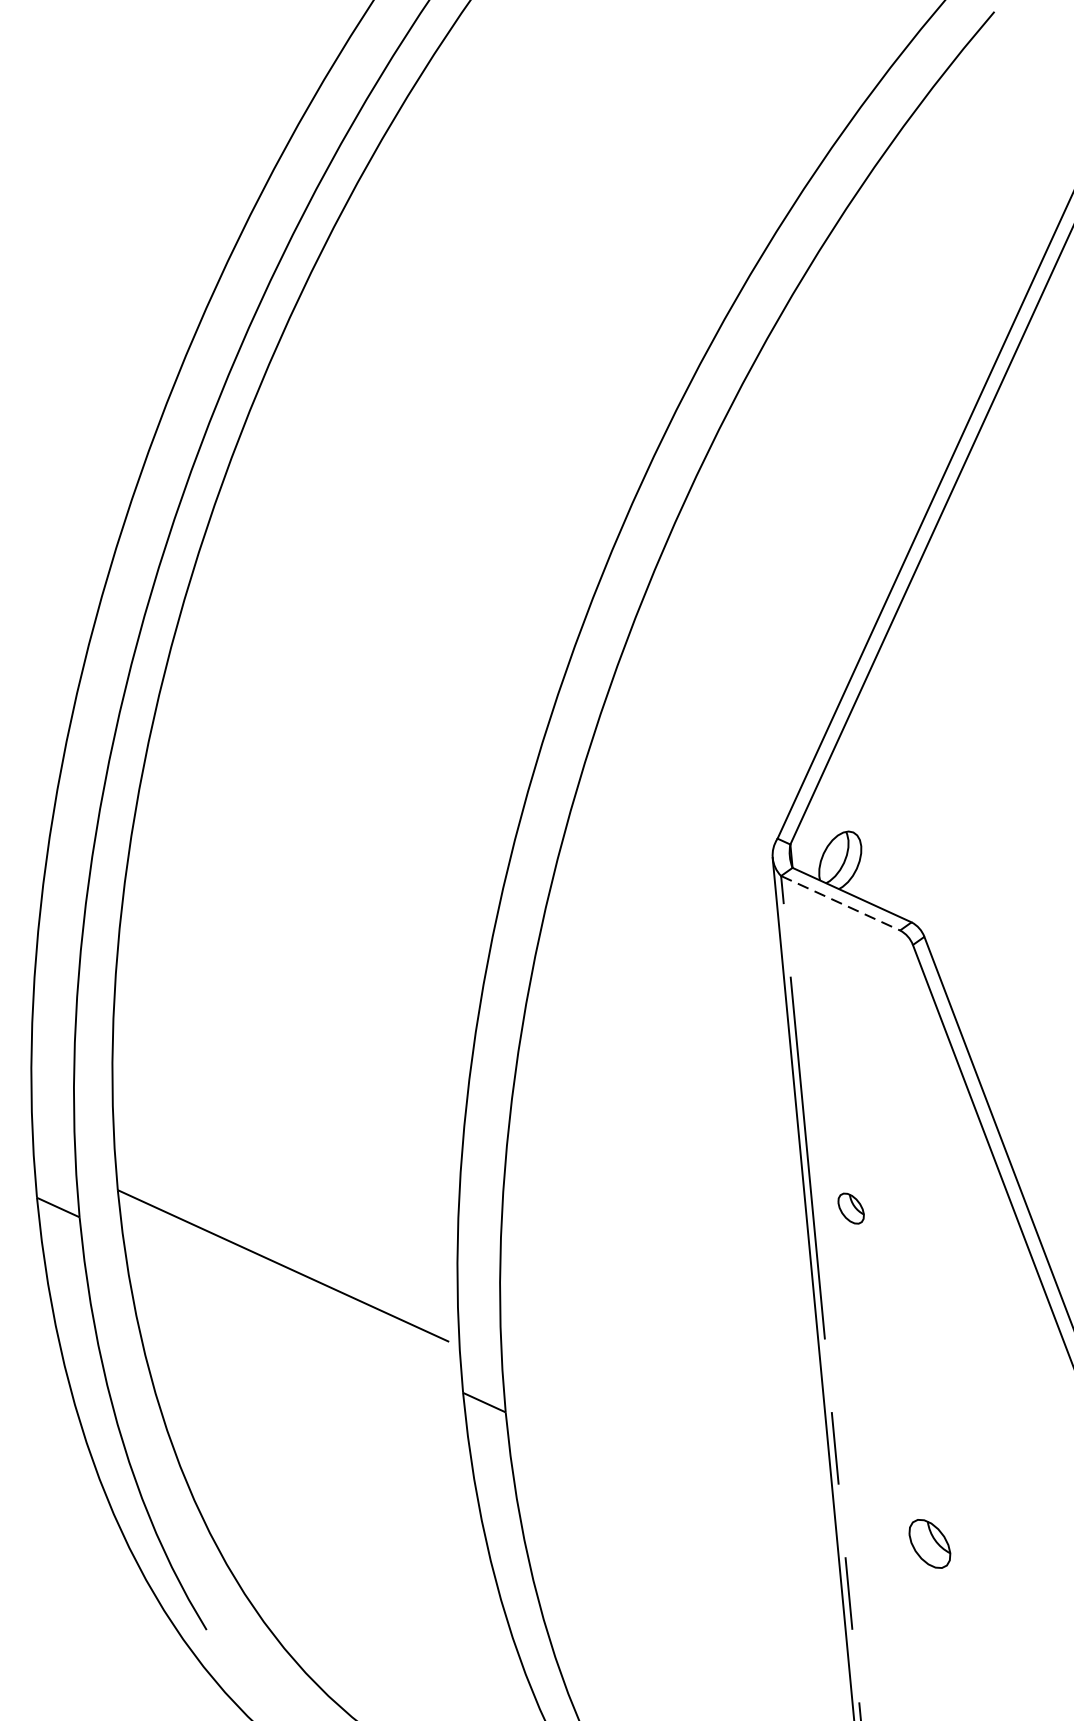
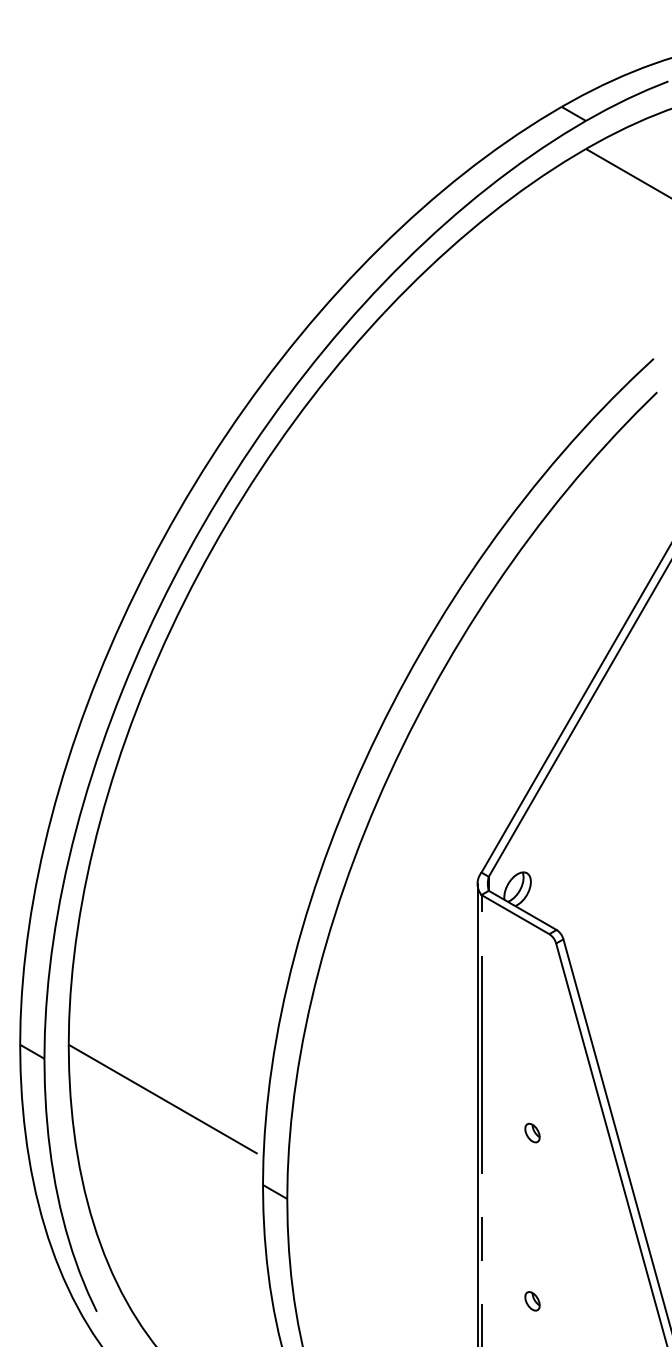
line: (840, 903) -> (515, 914), dashed -> solid
part: (851, 1207) -> (532, 1132), moved
part: (929, 1544) -> (532, 1301), size x0.62

